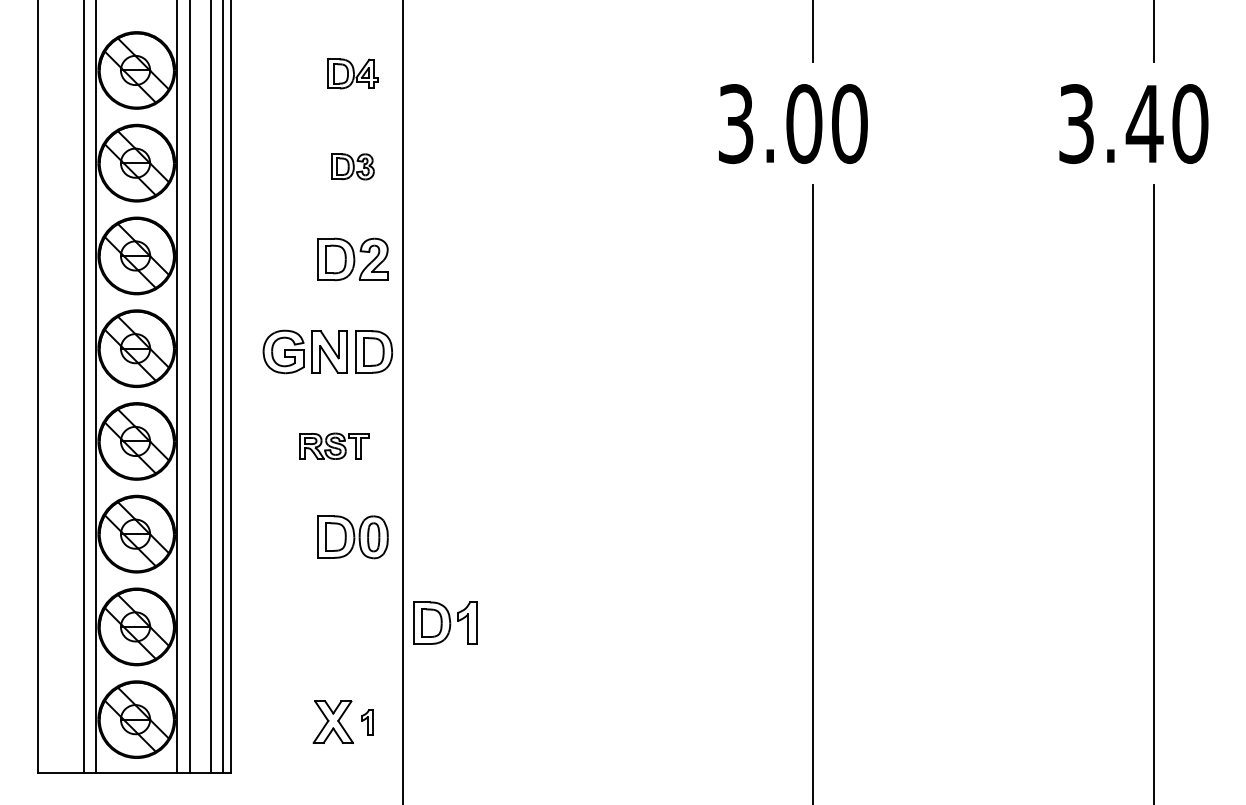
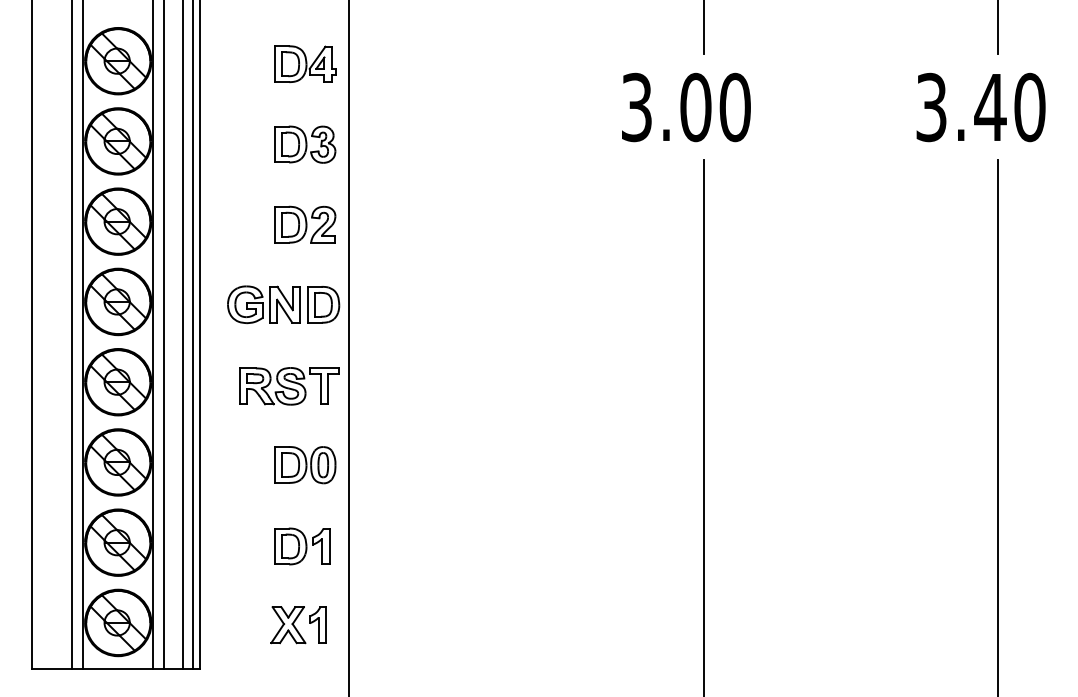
part: (353, 73) -> (305, 63), size x1.43
part: (353, 166) -> (305, 144), size x1.67
part: (334, 446) -> (289, 386), size x1.67
part: (445, 623) -> (302, 546), moved
part: (367, 721) -> (317, 624), size x1.67

